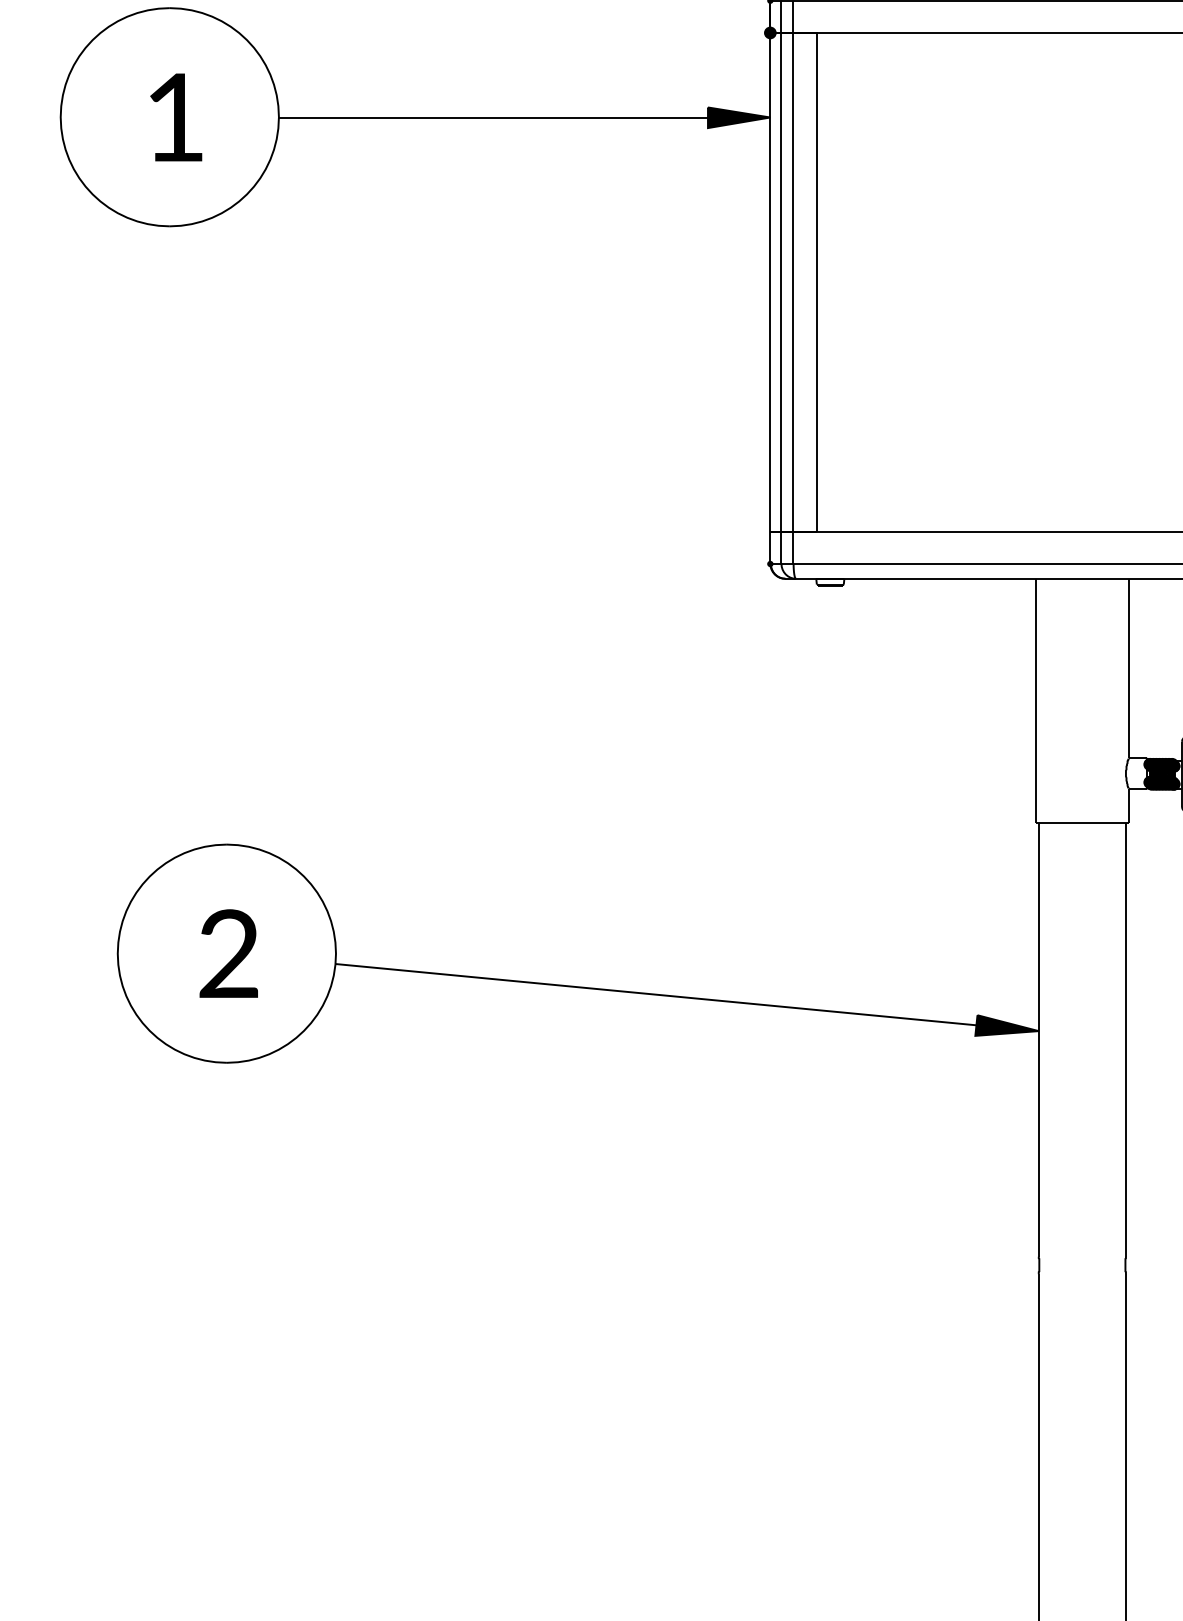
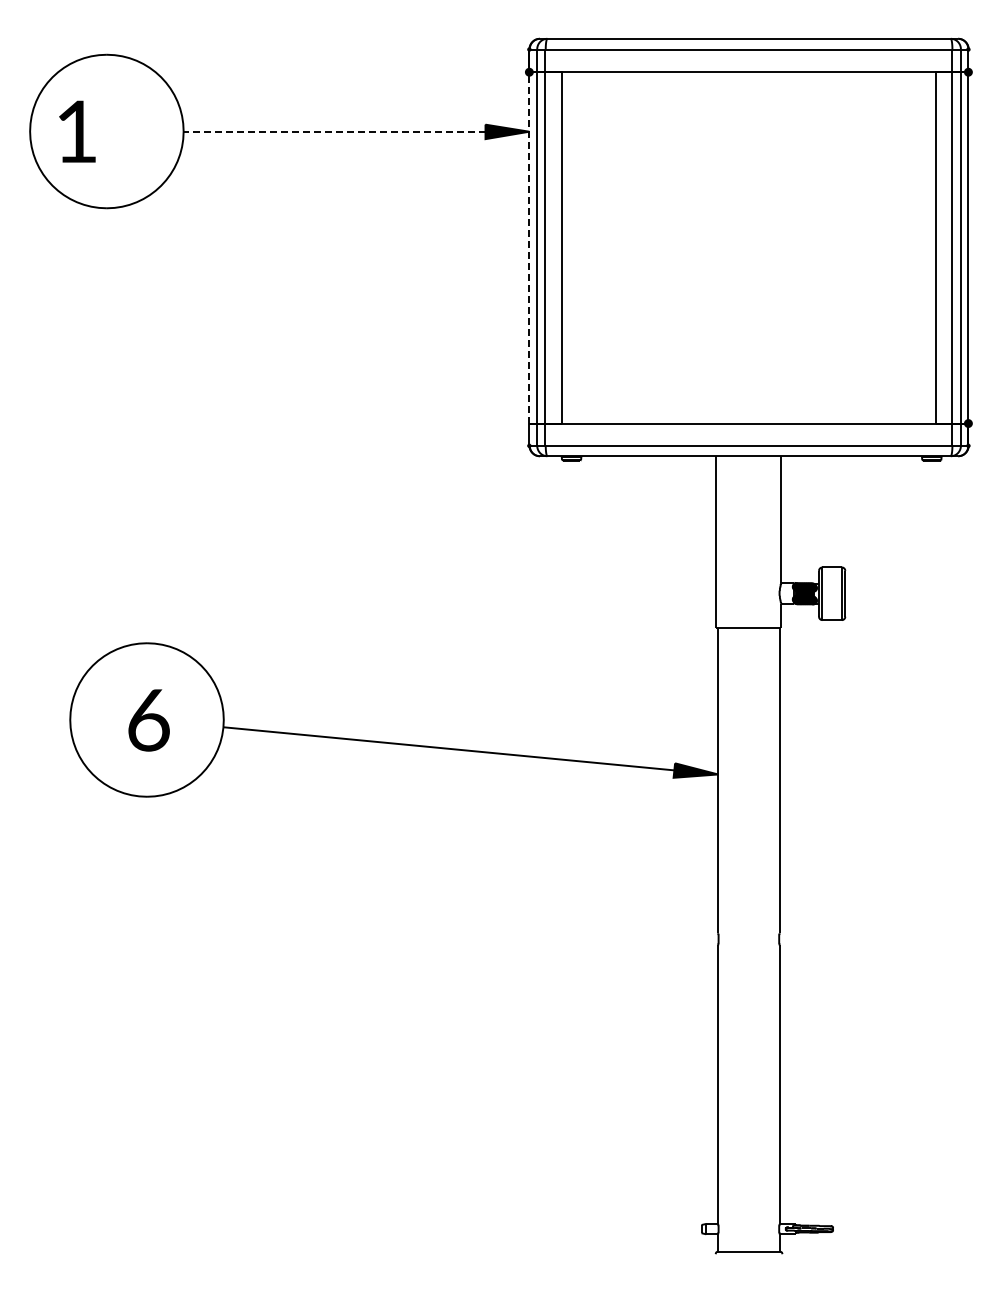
text: (176, 117) -> (77, 131), moved
line: (493, 117) -> (334, 131), solid -> dashed
line: (770, 282) -> (529, 247), solid -> dashed
text: (228, 952) -> (148, 719), 2 -> 6

